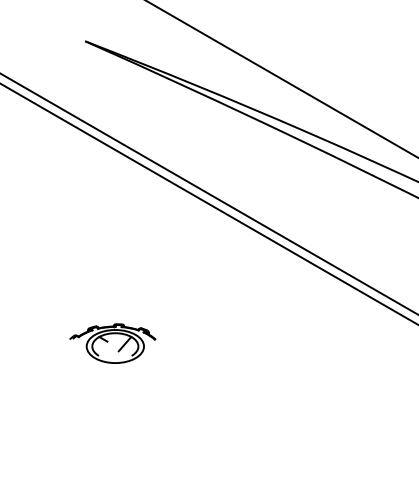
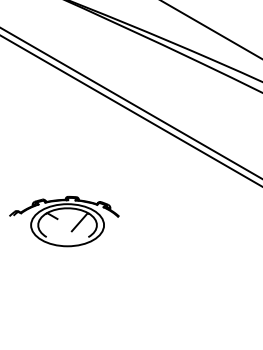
part: (112, 343) -> (64, 221), size x1.67

